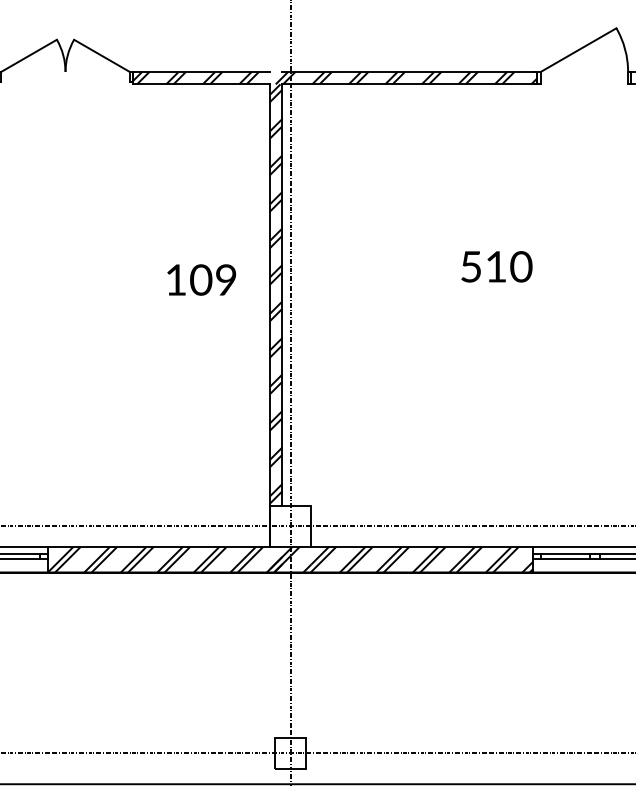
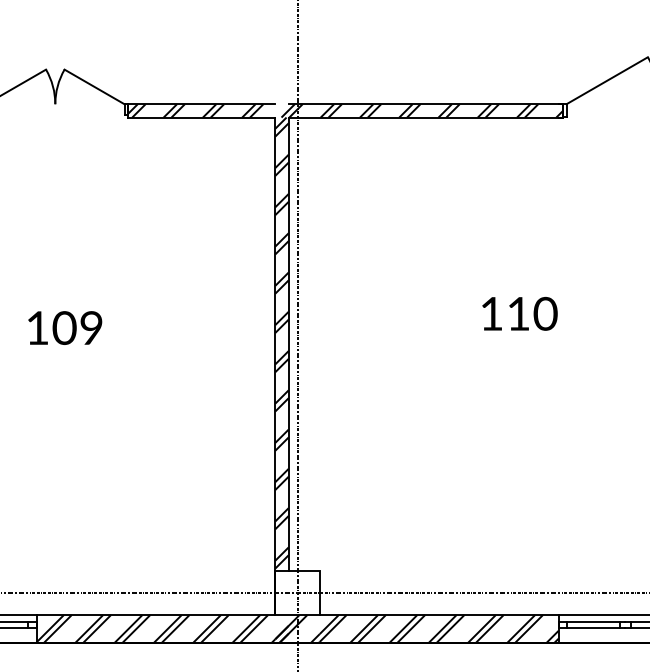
text: (470, 266) -> (490, 313), 510 -> 110
text: (201, 279) -> (64, 327), moved

